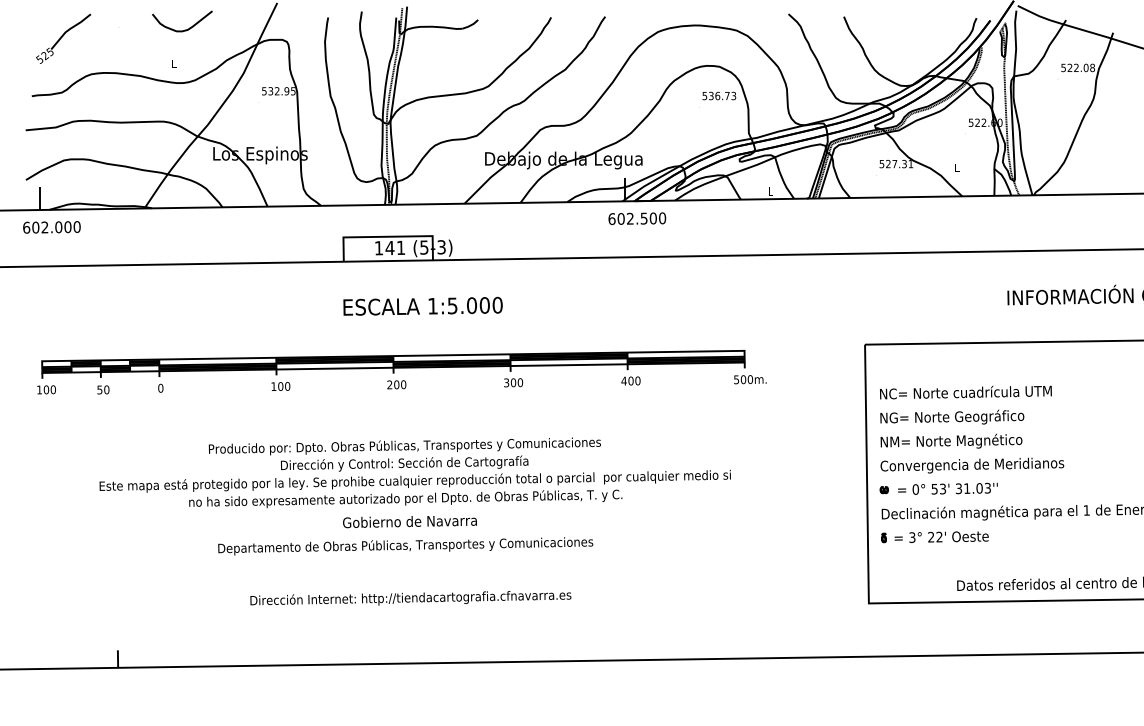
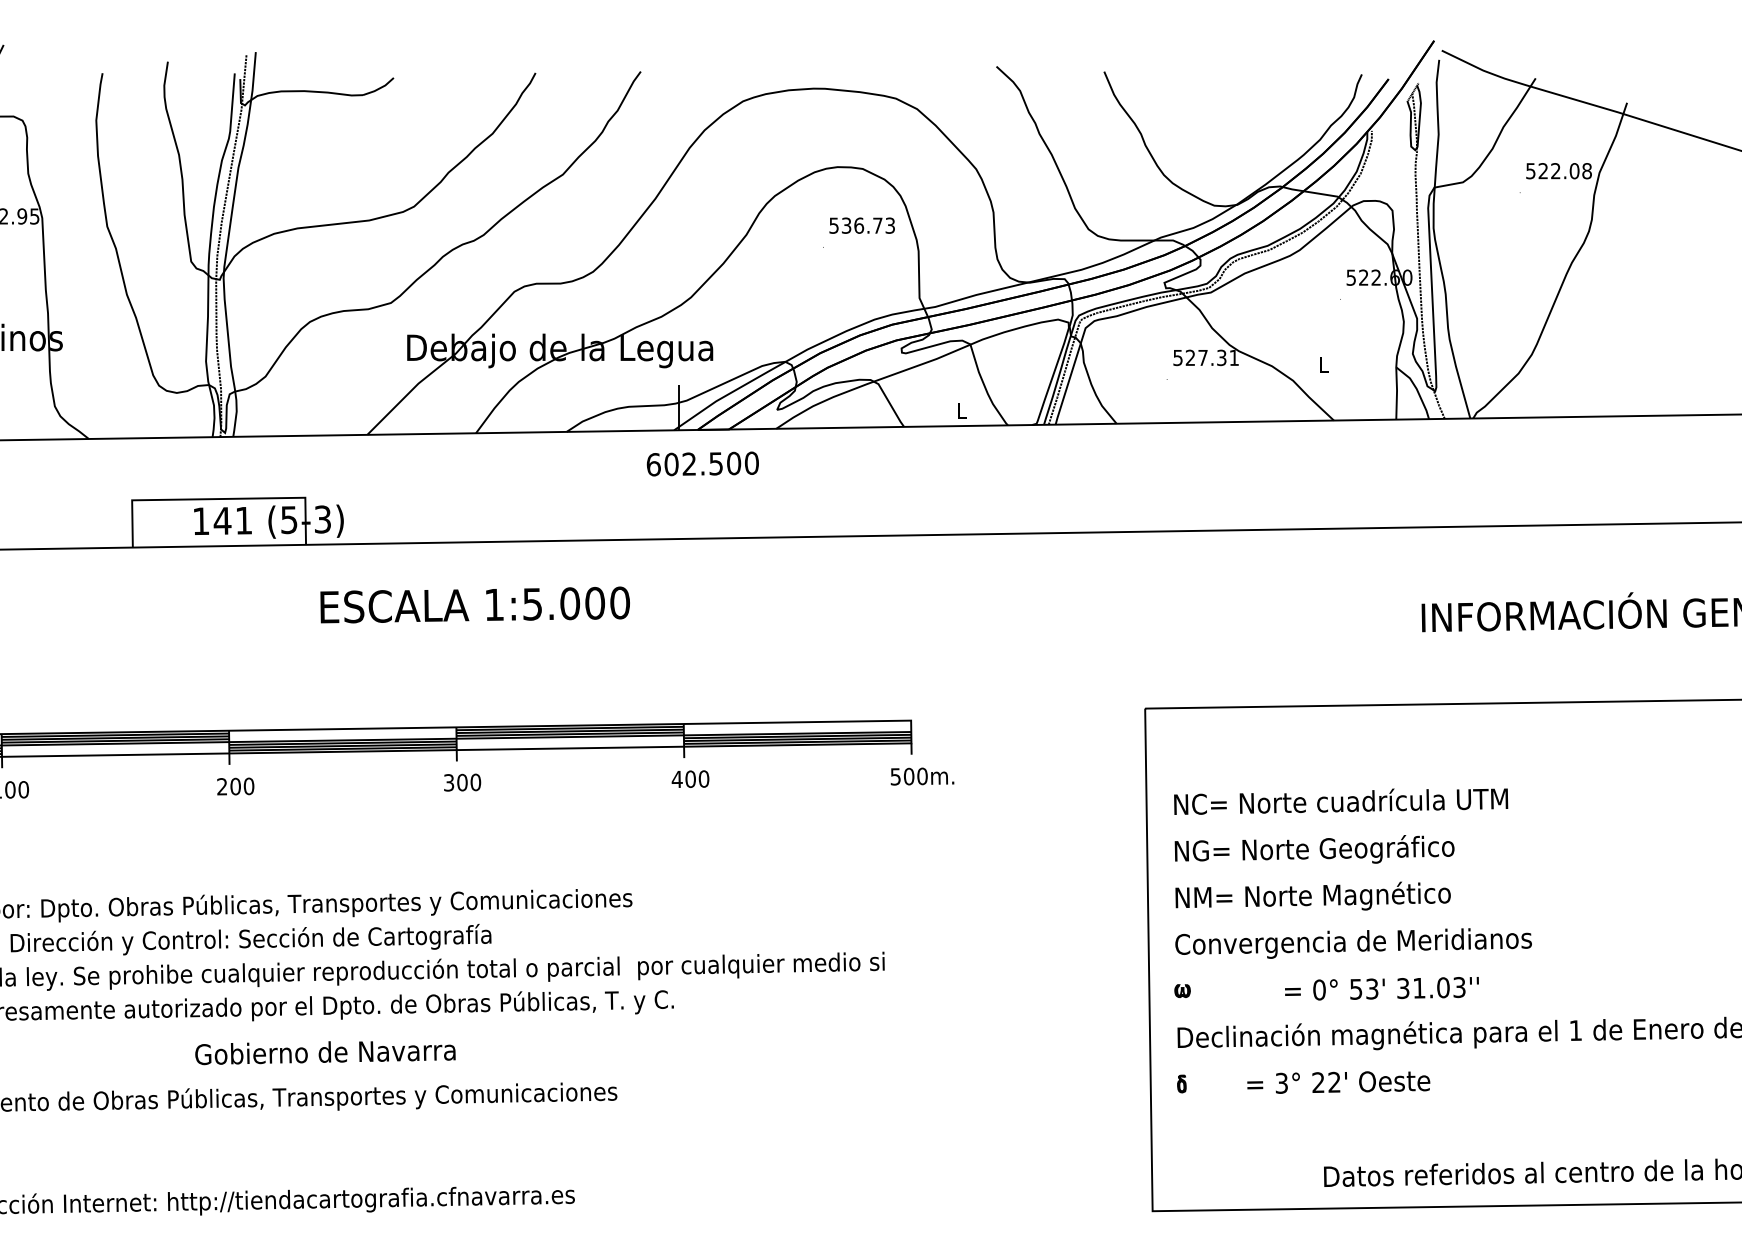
text: (422, 305) -> (474, 603), moved
text: (947, 488) -> (1381, 987), moved
text: (409, 522) -> (324, 1053), moved
text: (941, 536) -> (1338, 1081), moved

